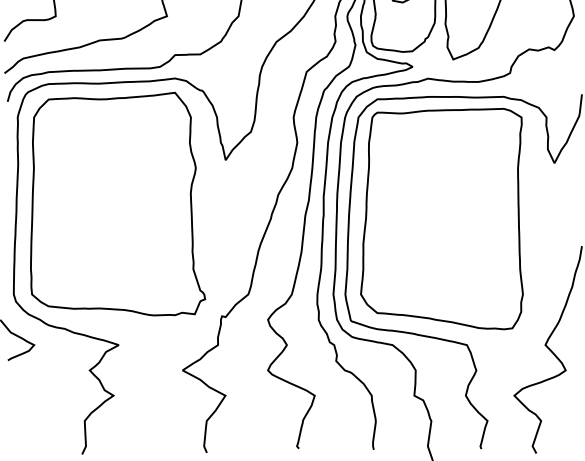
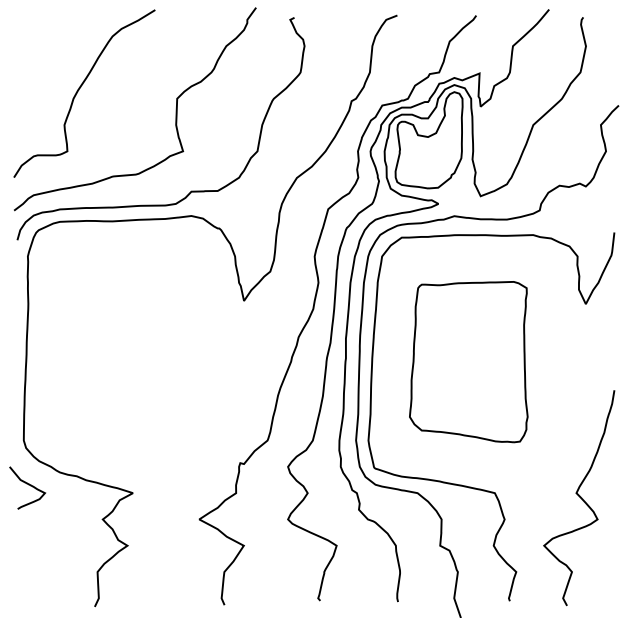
part: (117, 204) -> (131, 346), removed
part: (441, 218) -> (468, 361), size x0.7

